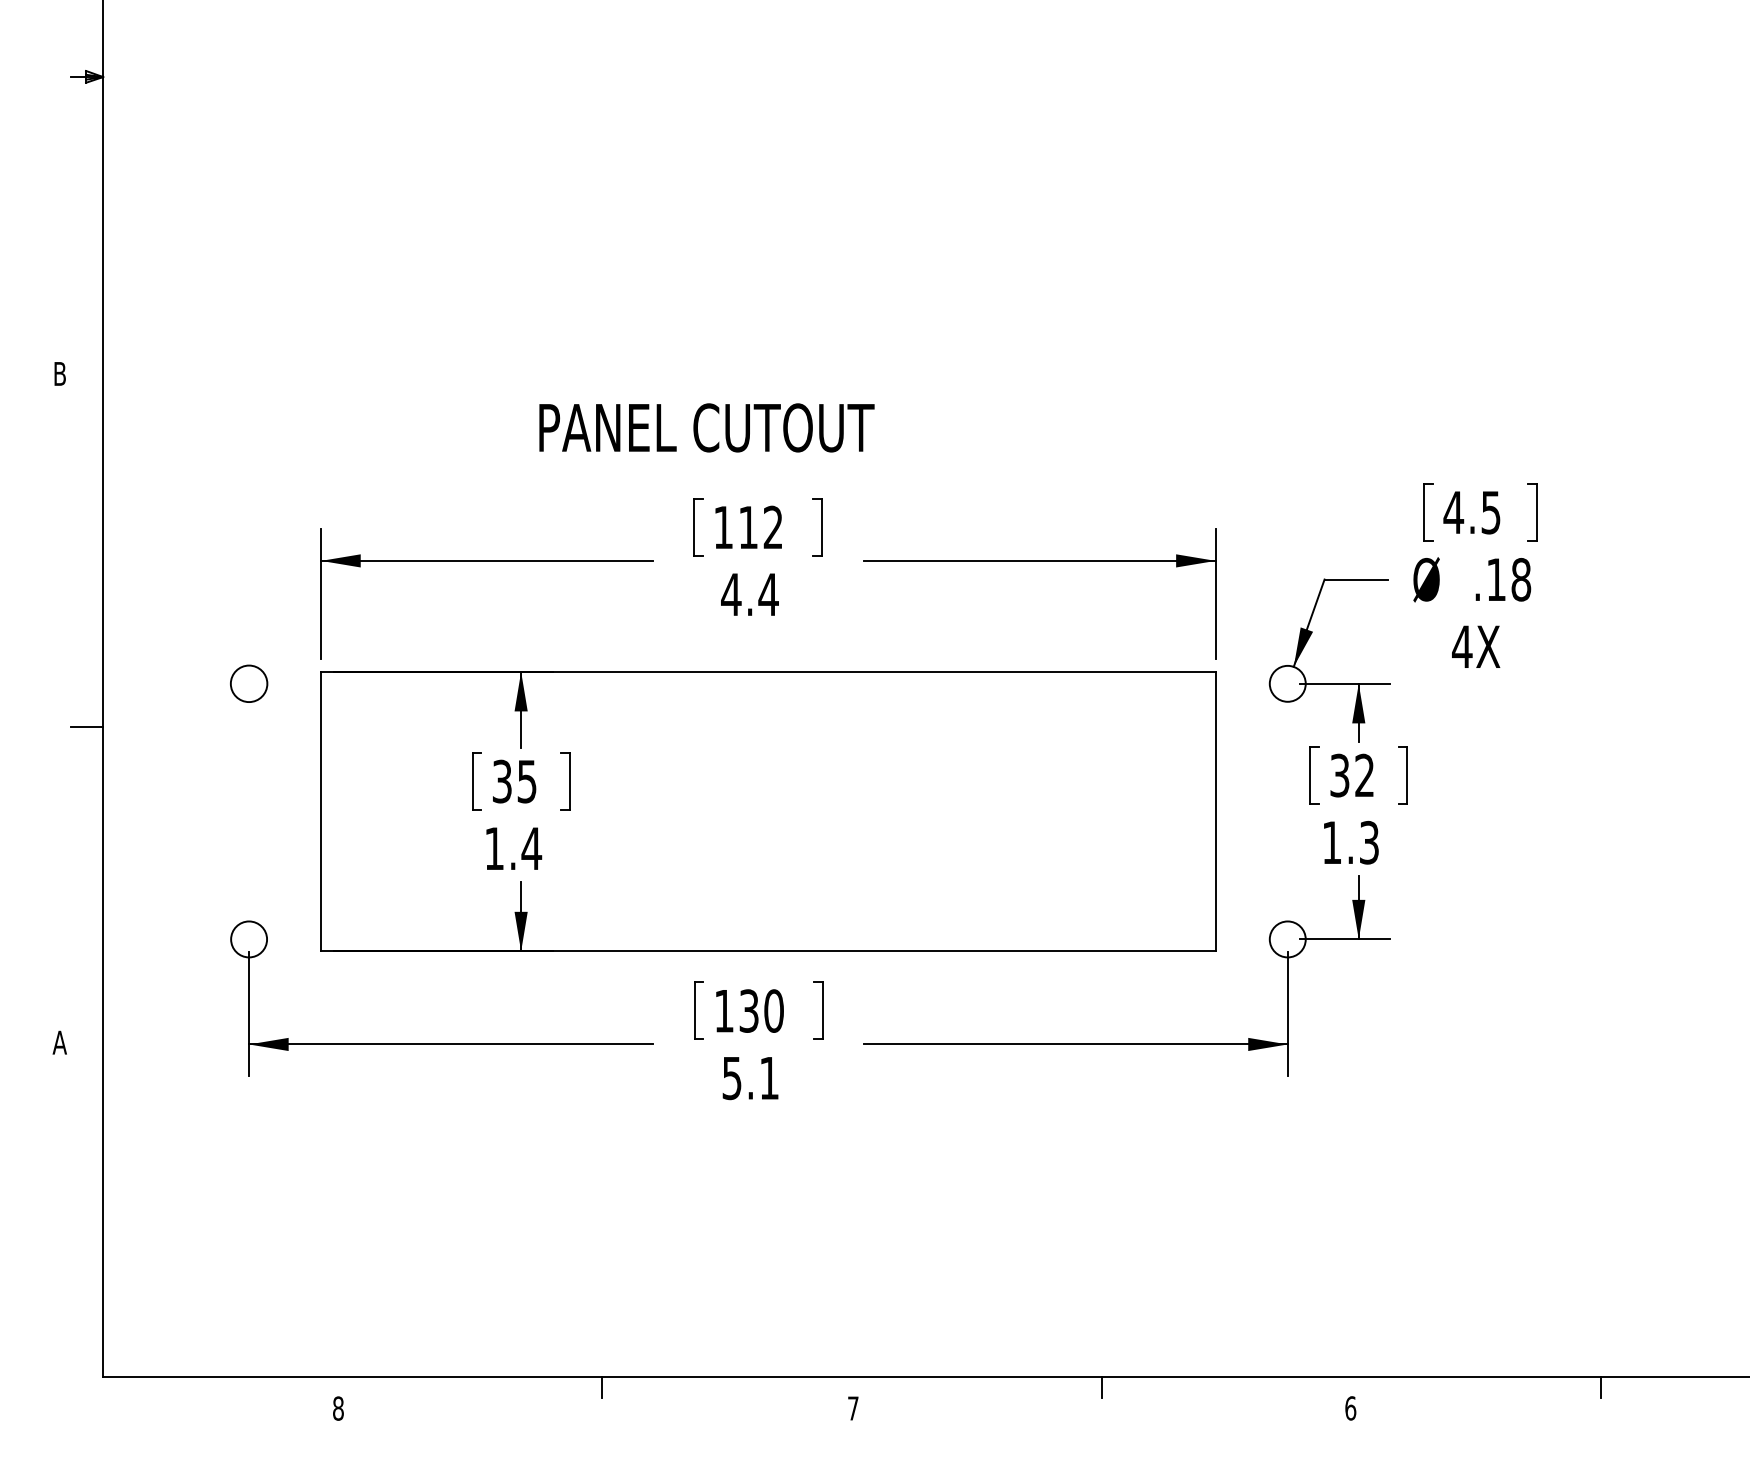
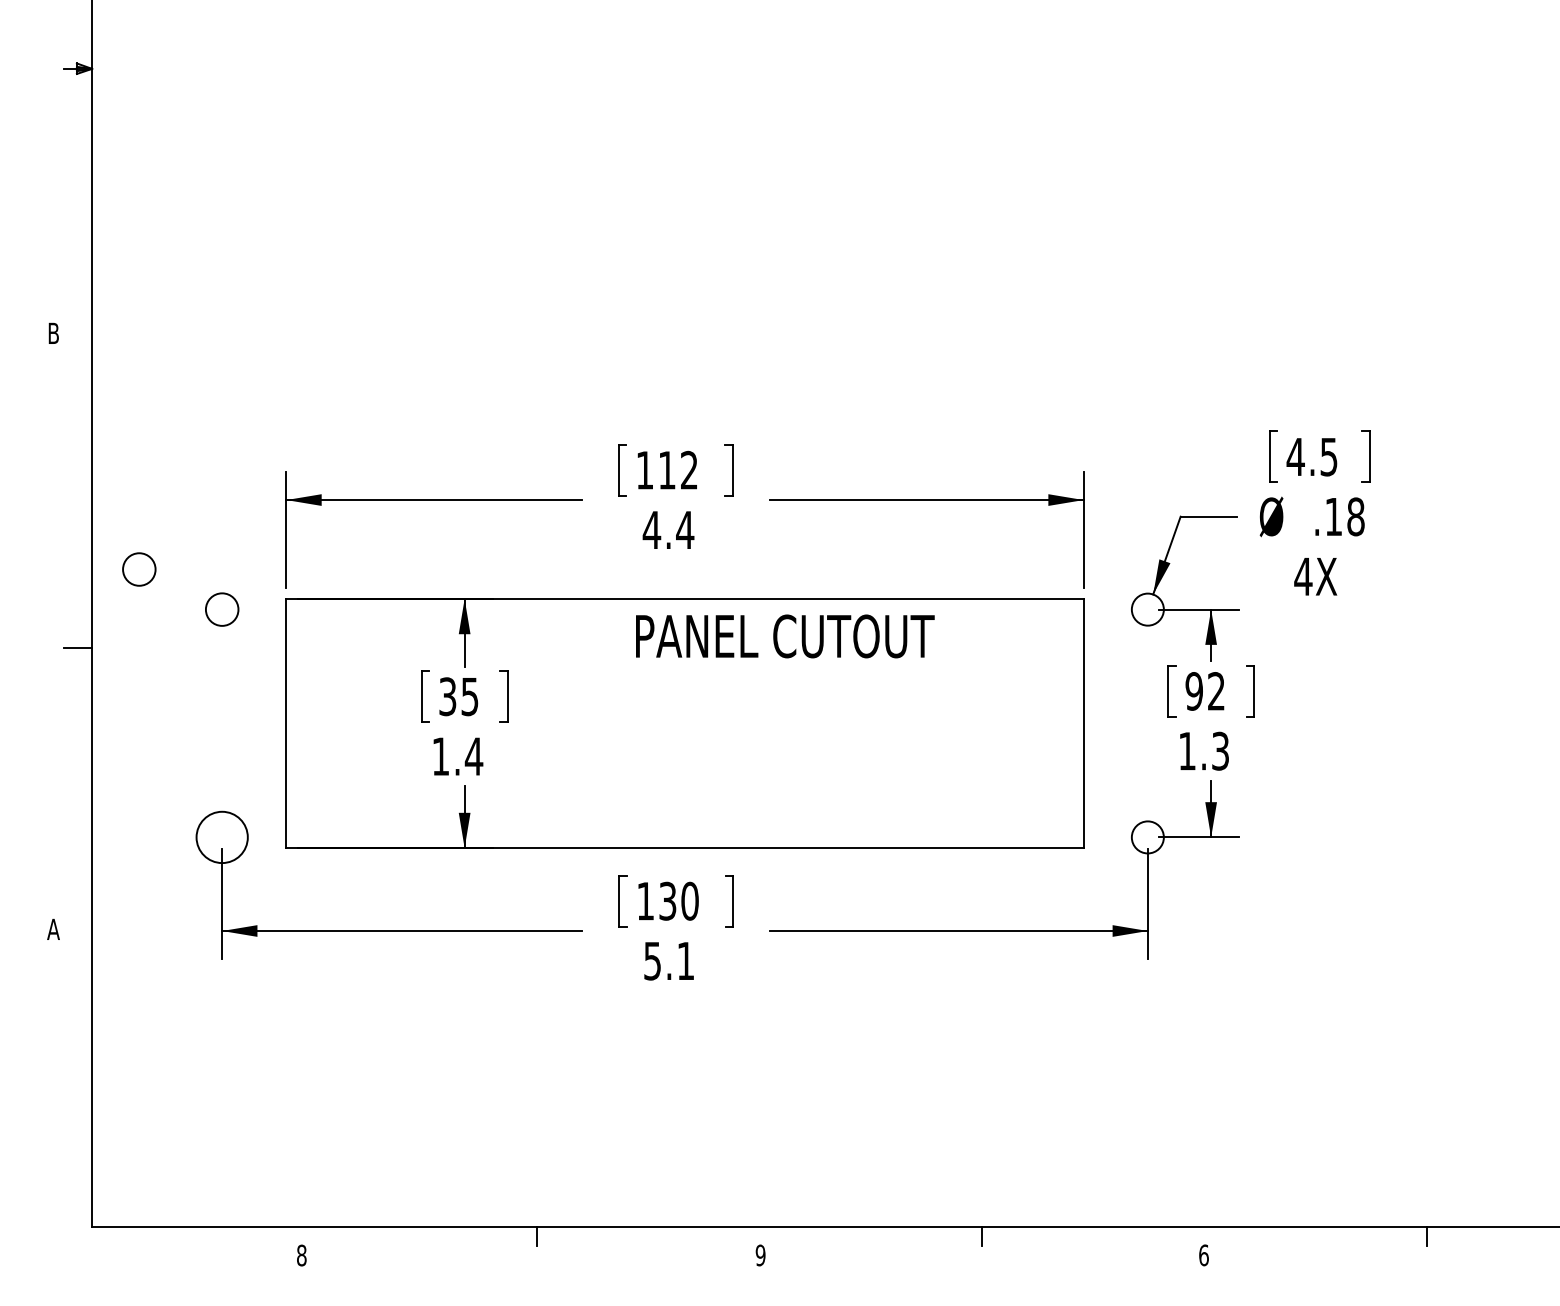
text: (706, 427) -> (784, 636), moved
circle: (156, 638) -> (139, 569), added
text: (1339, 775) -> (1193, 691), 32 -> 92
circle: (249, 939) -> (222, 837), size x1.6
text: (852, 1408) -> (759, 1255), 7 -> 9

